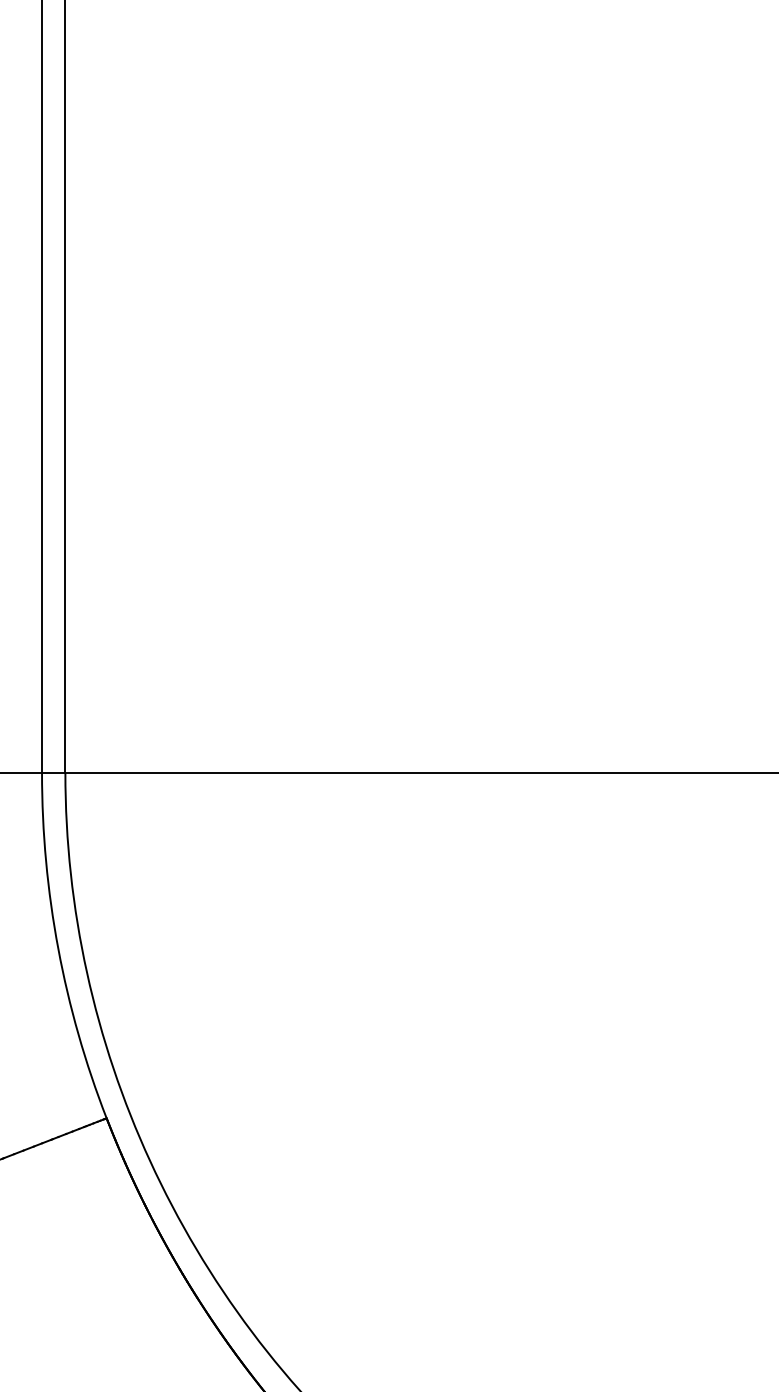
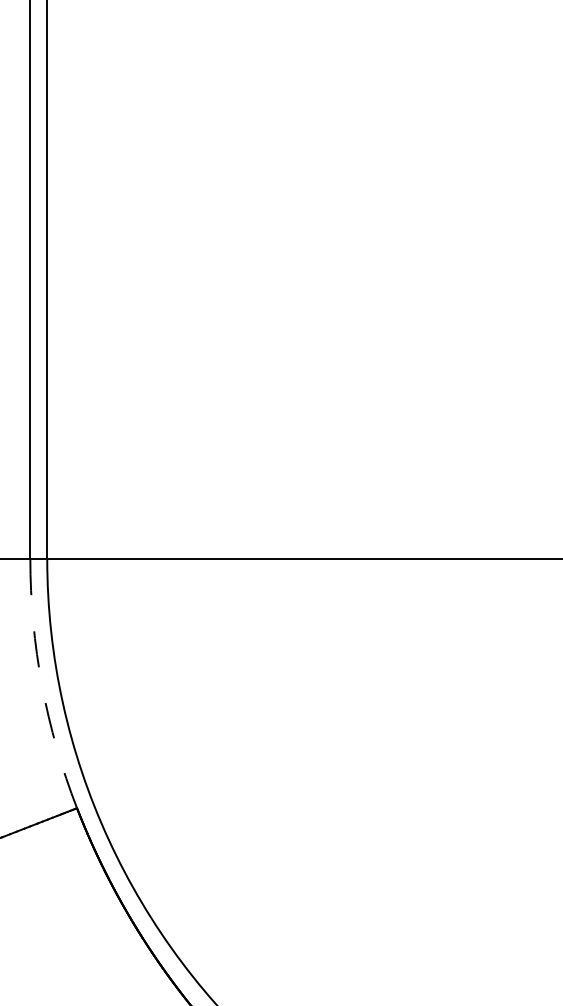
arc: (58, 948) -> (42, 685), solid -> dashed

